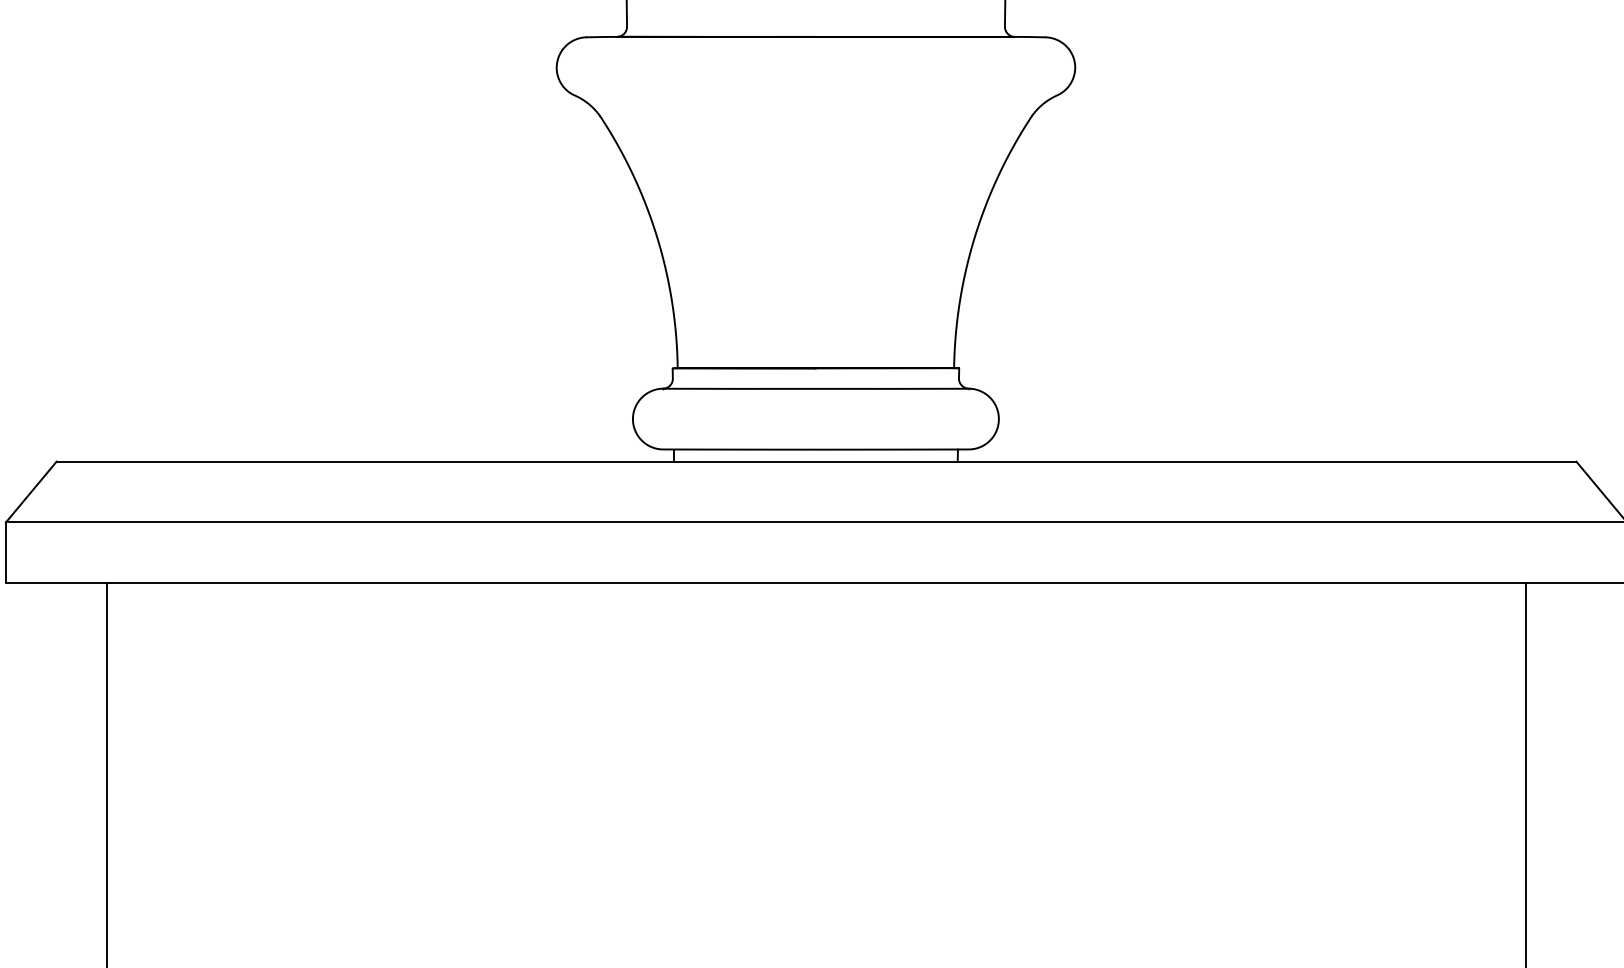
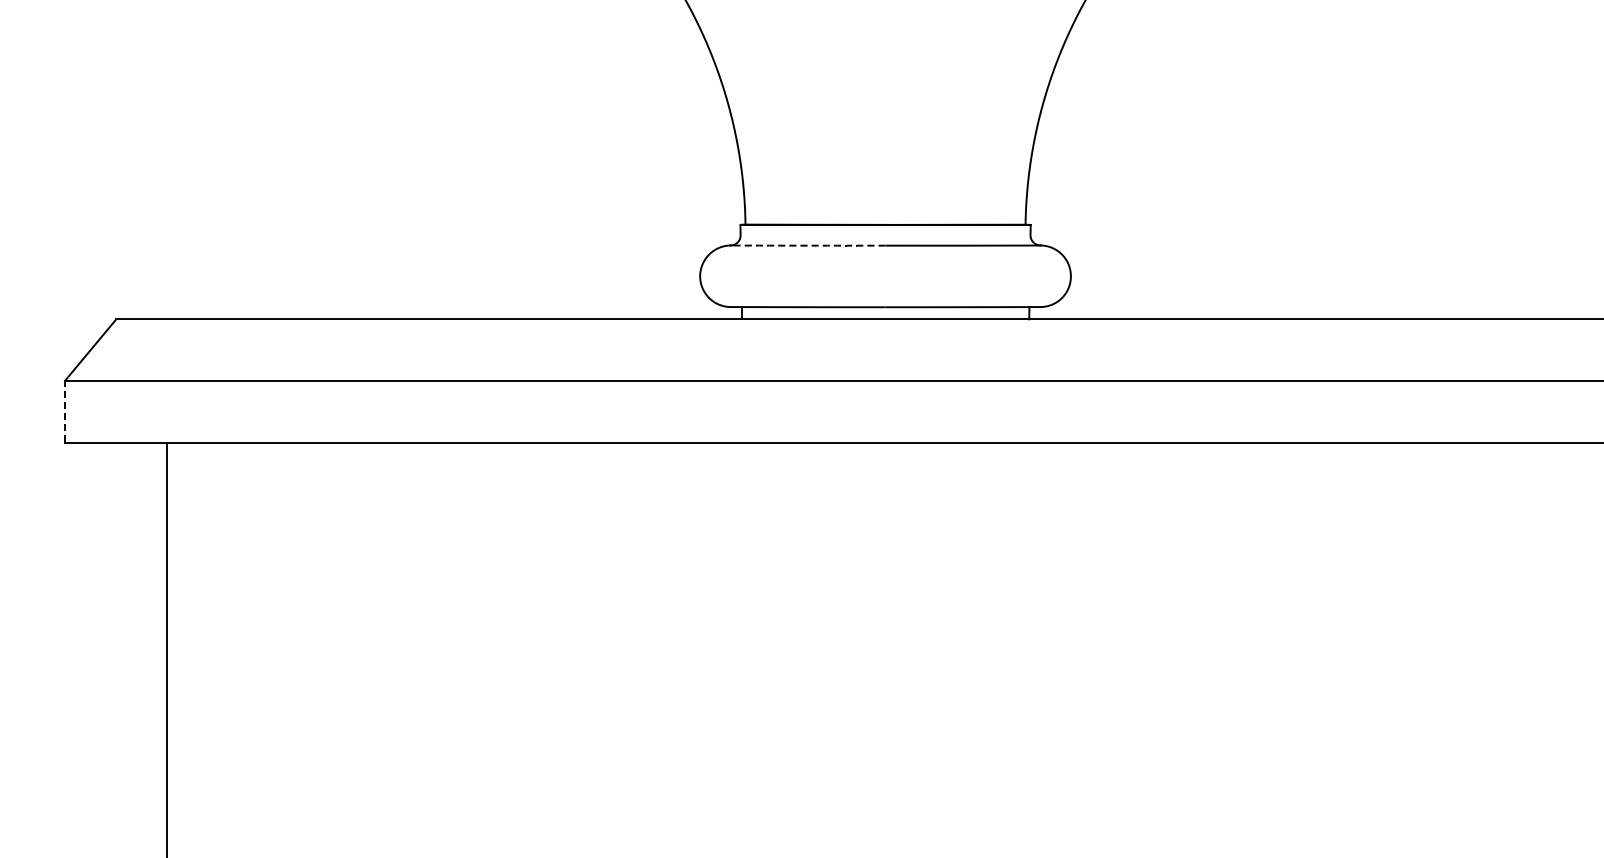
arc: (739, 388) -> (808, 245), solid -> dashed
line: (6, 552) -> (65, 411), solid -> dashed

